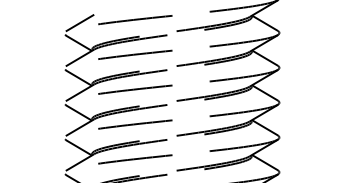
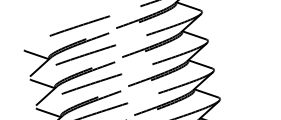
line: (79, 22) -> (33, 37), removed

